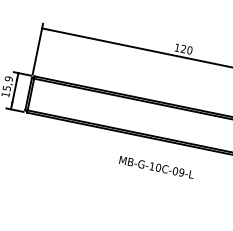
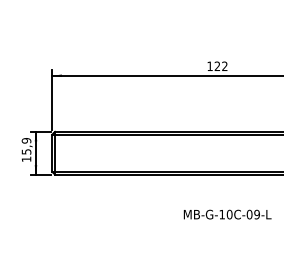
text: (189, 50) -> (224, 66), 120 -> 122
text: (156, 167) -> (227, 214), moved

